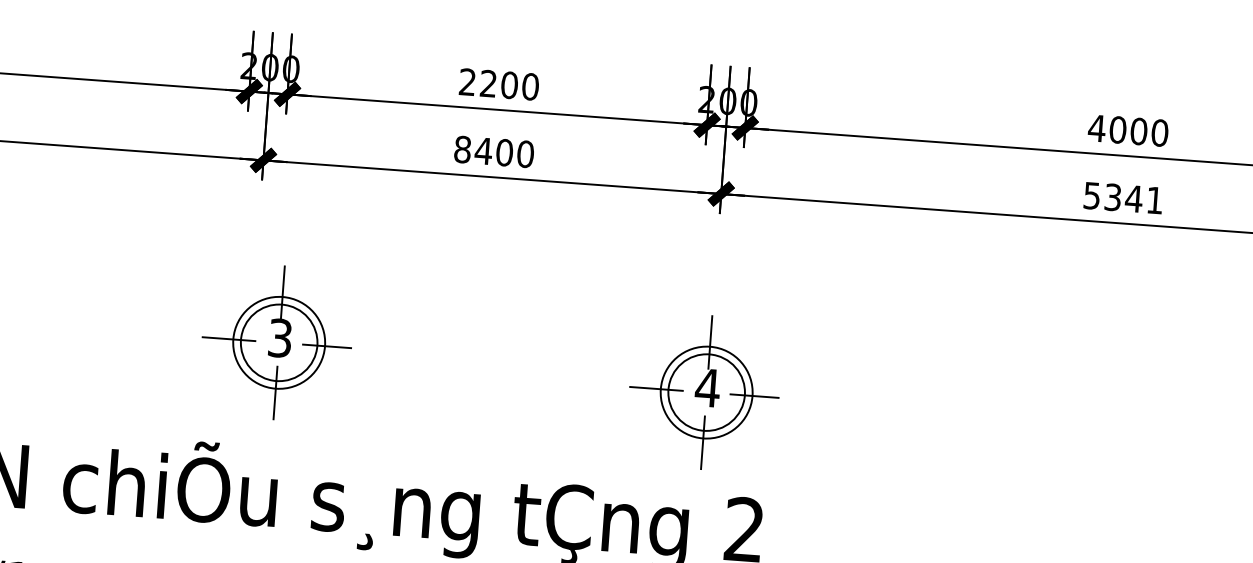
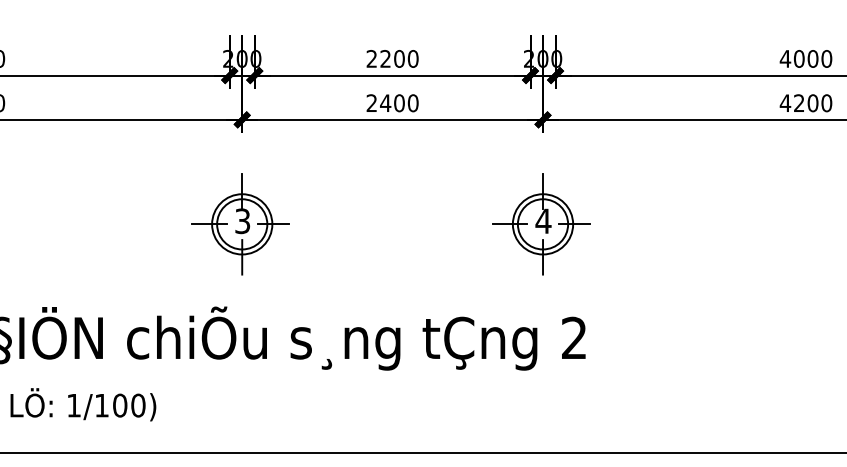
text: (462, 149) -> (371, 103), 8400 -> 2400
text: (1122, 198) -> (805, 103), 5341 -> 4200
part: (276, 342) -> (240, 224), moved
part: (704, 392) -> (541, 224), moved

